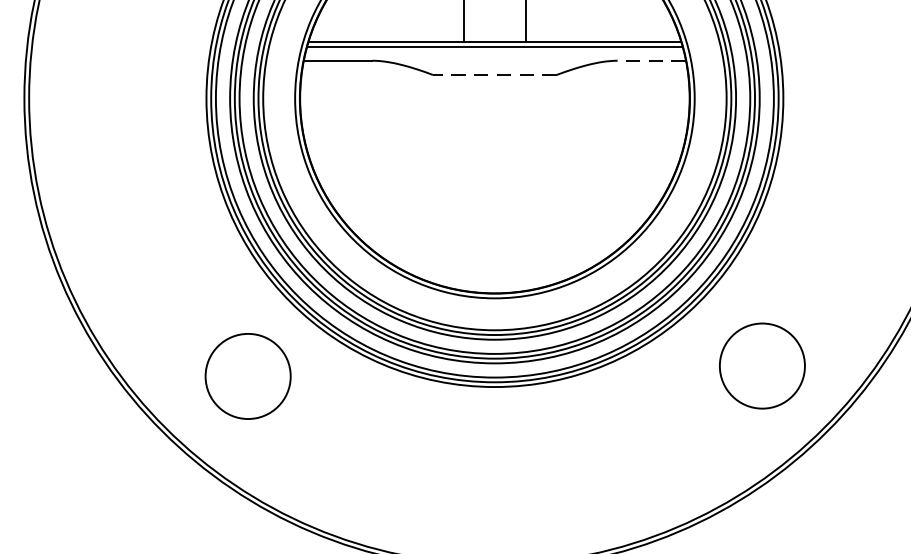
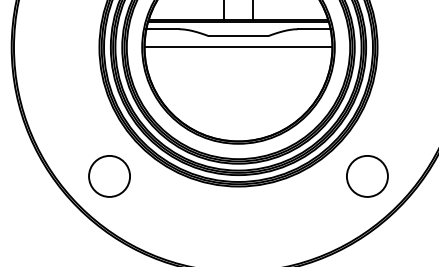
line: (650, 61) -> (313, 29), dashed -> solid
line: (494, 75) -> (238, 36), dashed -> solid
line: (494, 96) -> (238, 46), added
circle: (248, 376) -> (109, 176), moved

